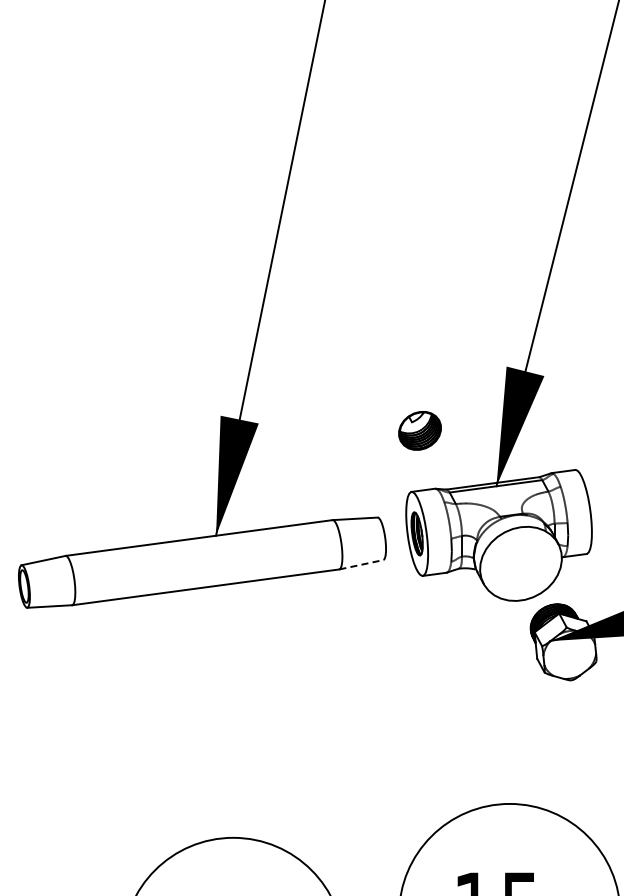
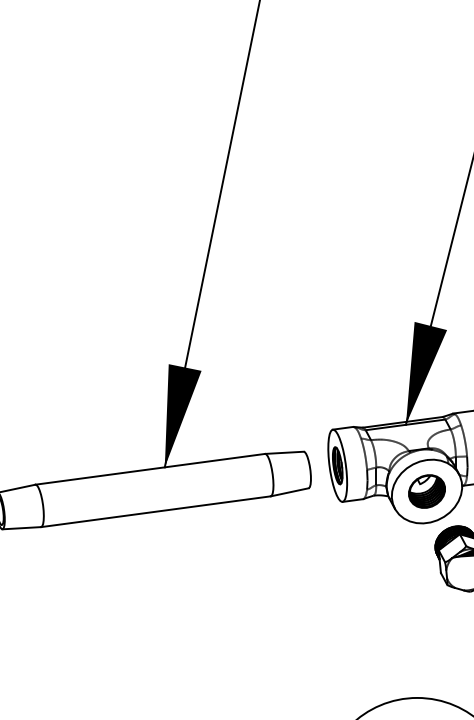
part: (419, 430) -> (426, 491), moved
line: (361, 564) -> (289, 492), dashed -> solid

